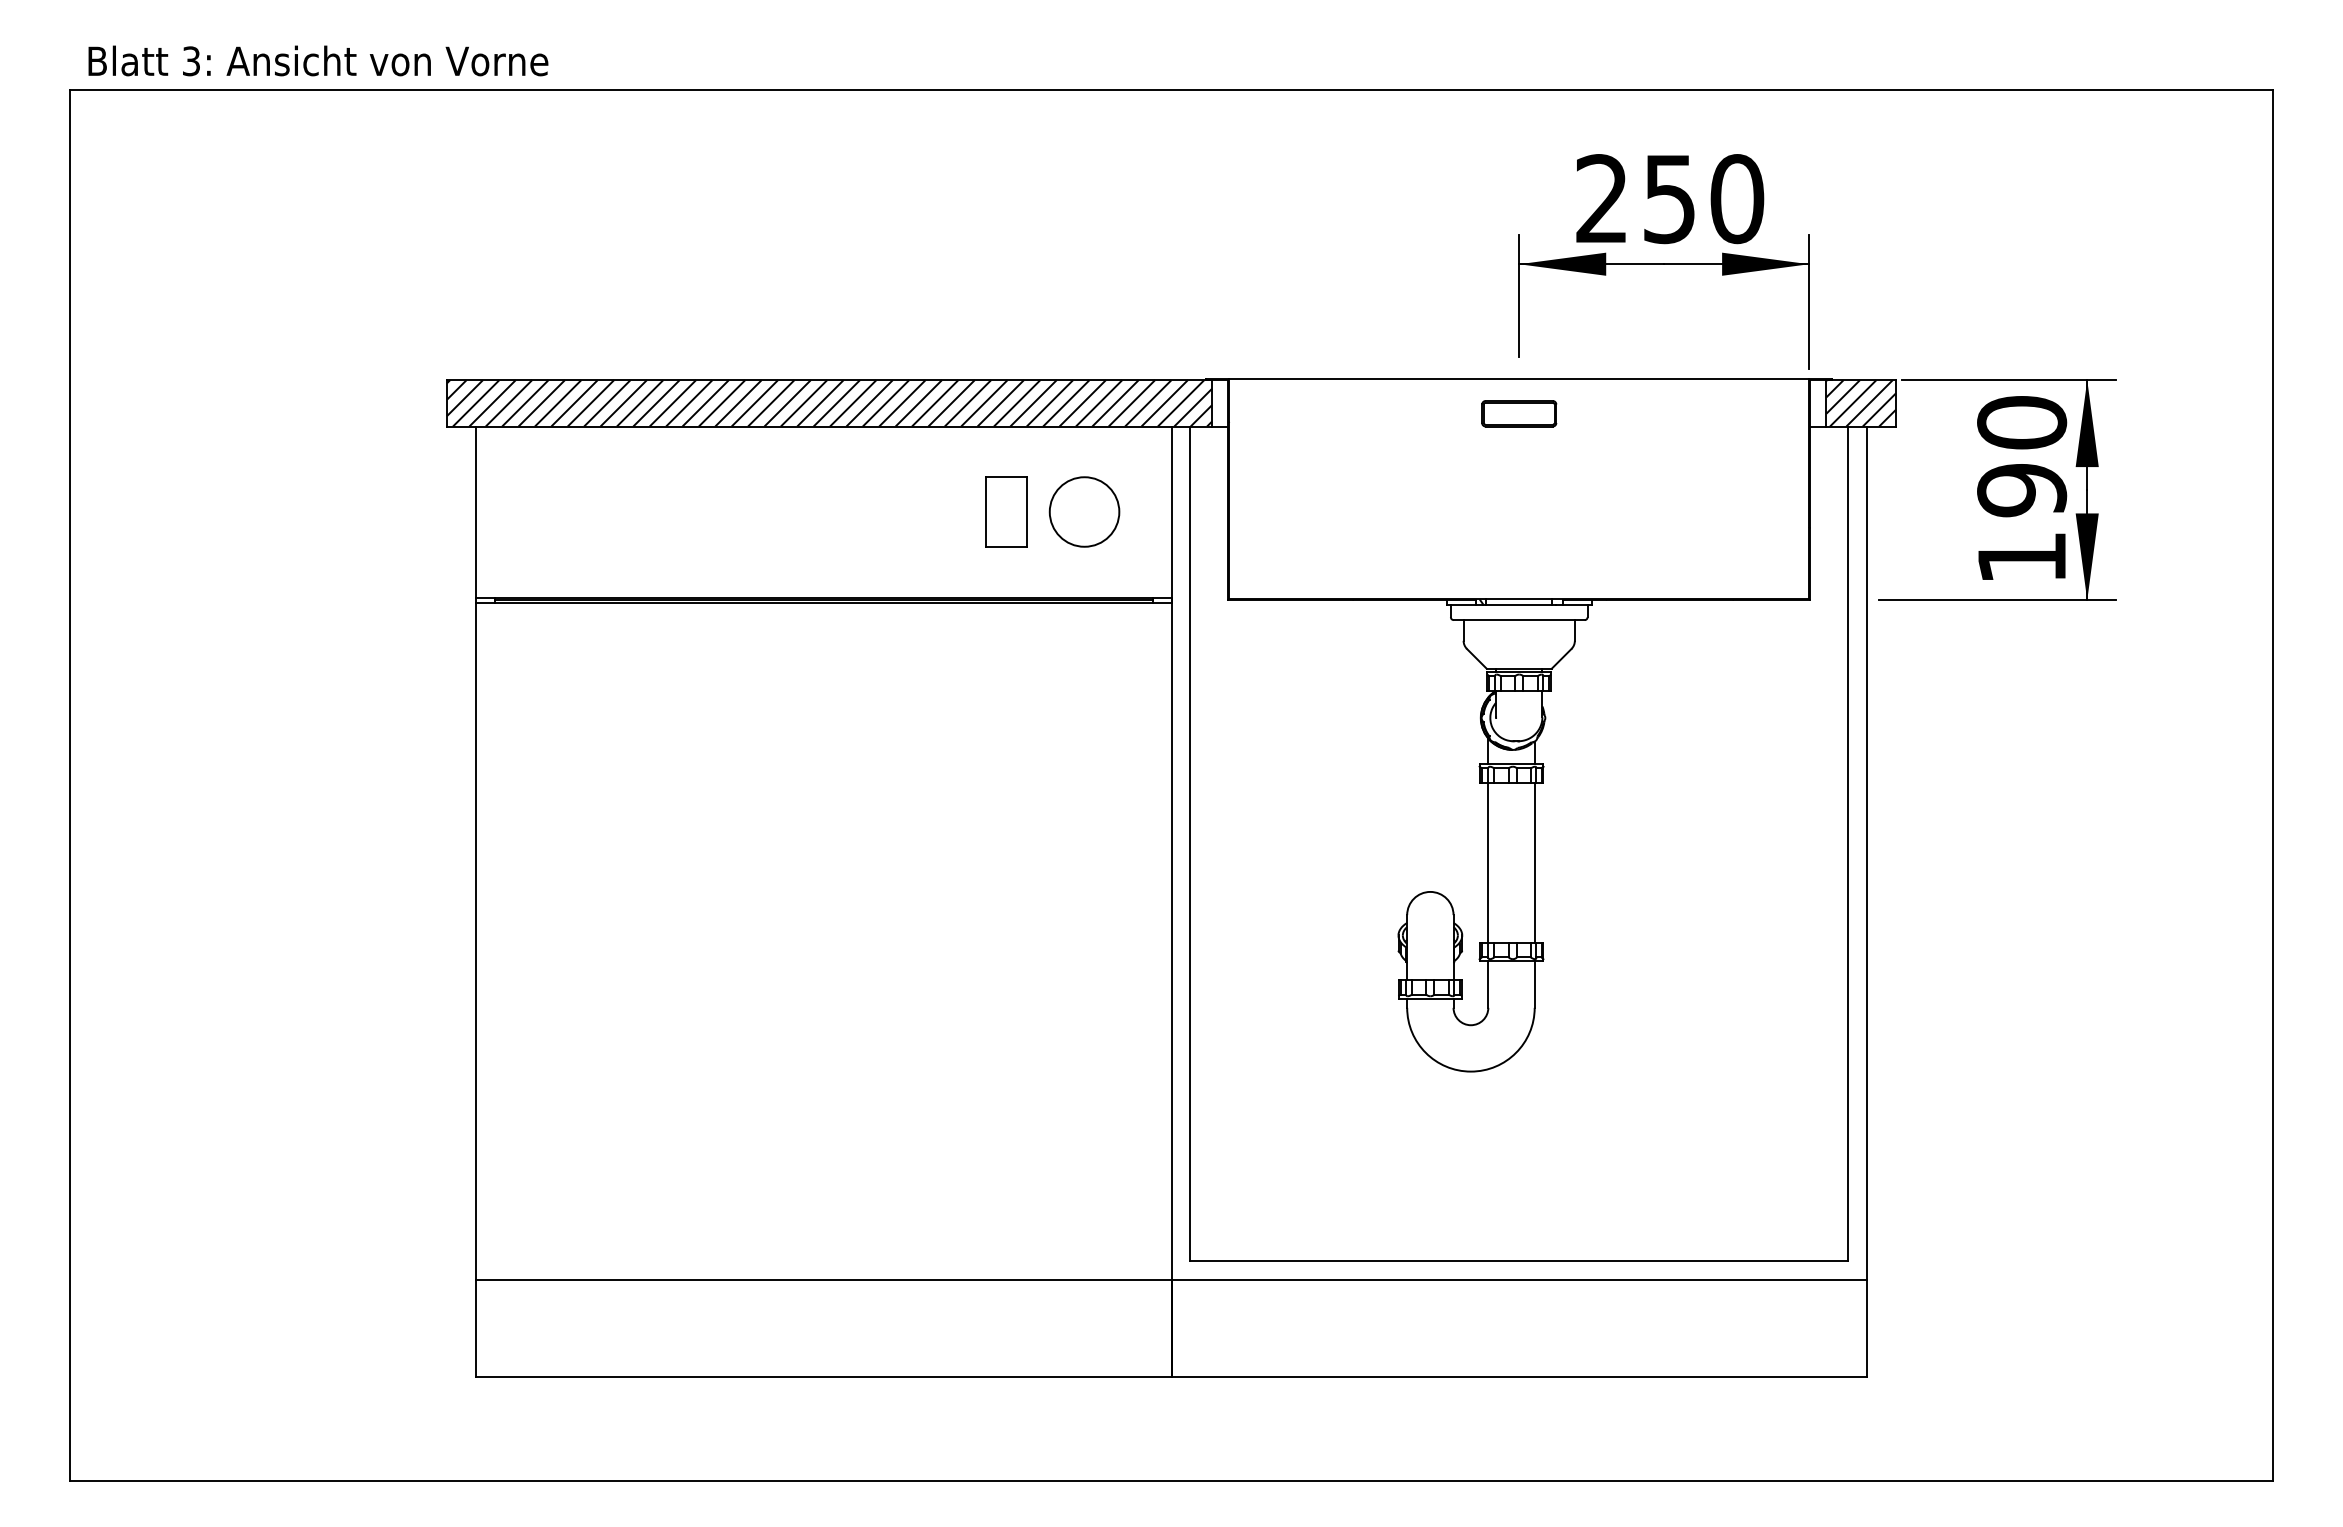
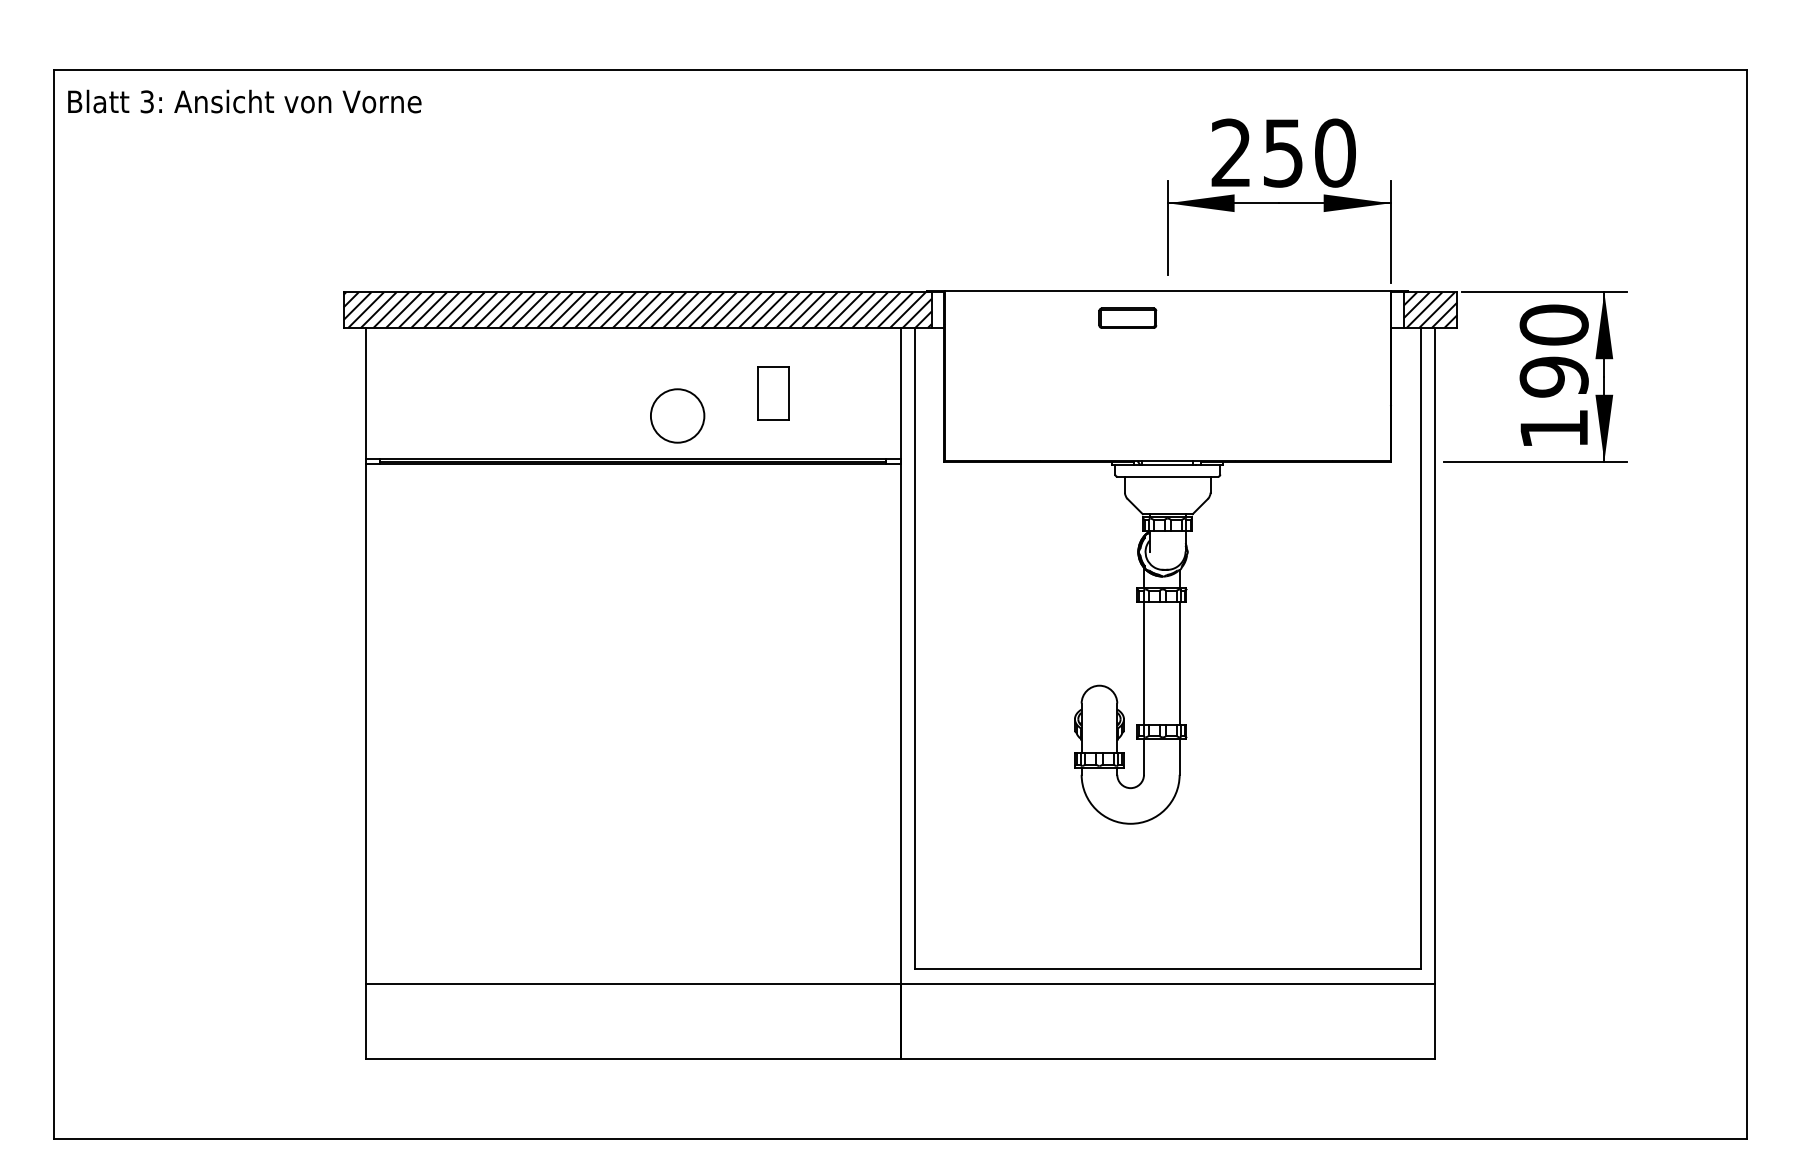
text: (318, 60) -> (244, 101), moved
part: (1519, 413) -> (1128, 317), moved
circle: (1084, 511) -> (677, 415), moved

